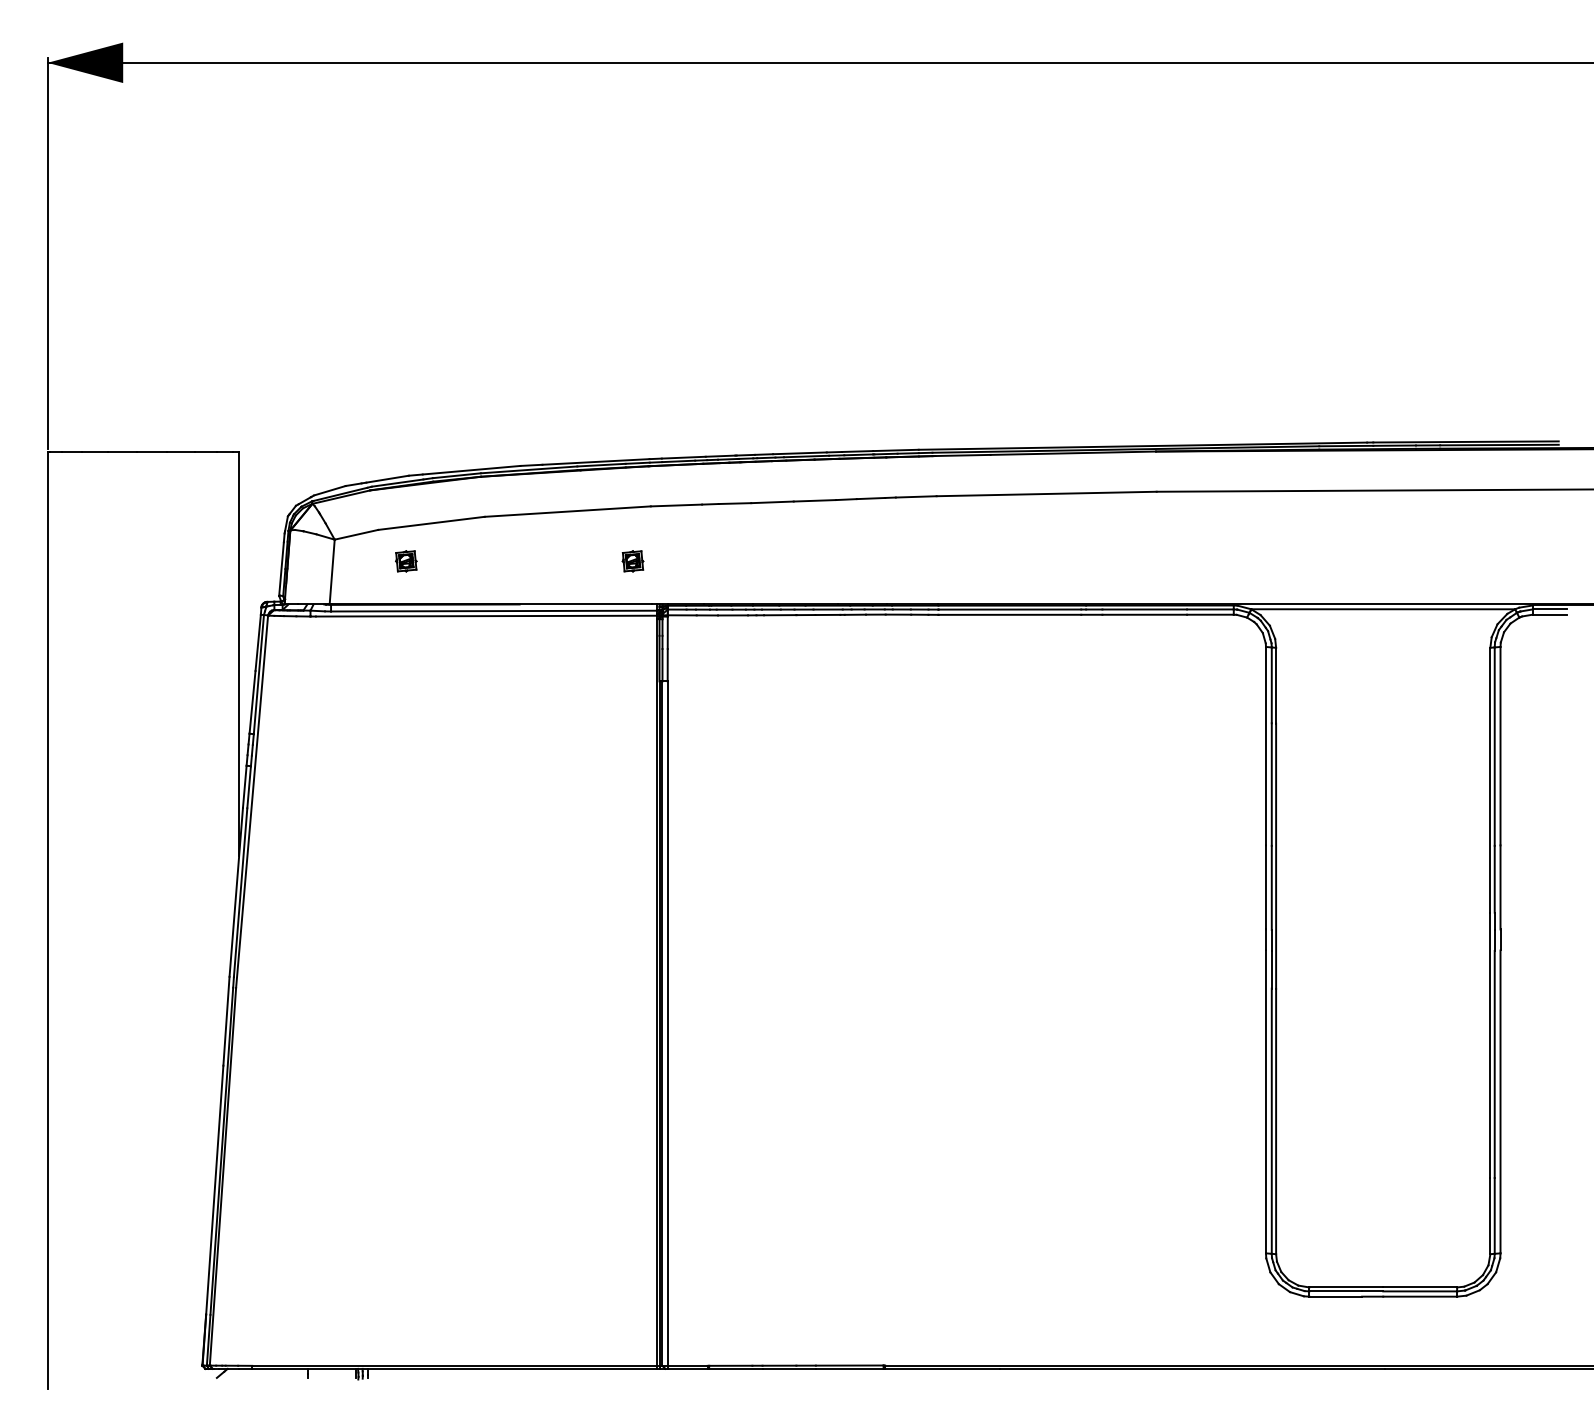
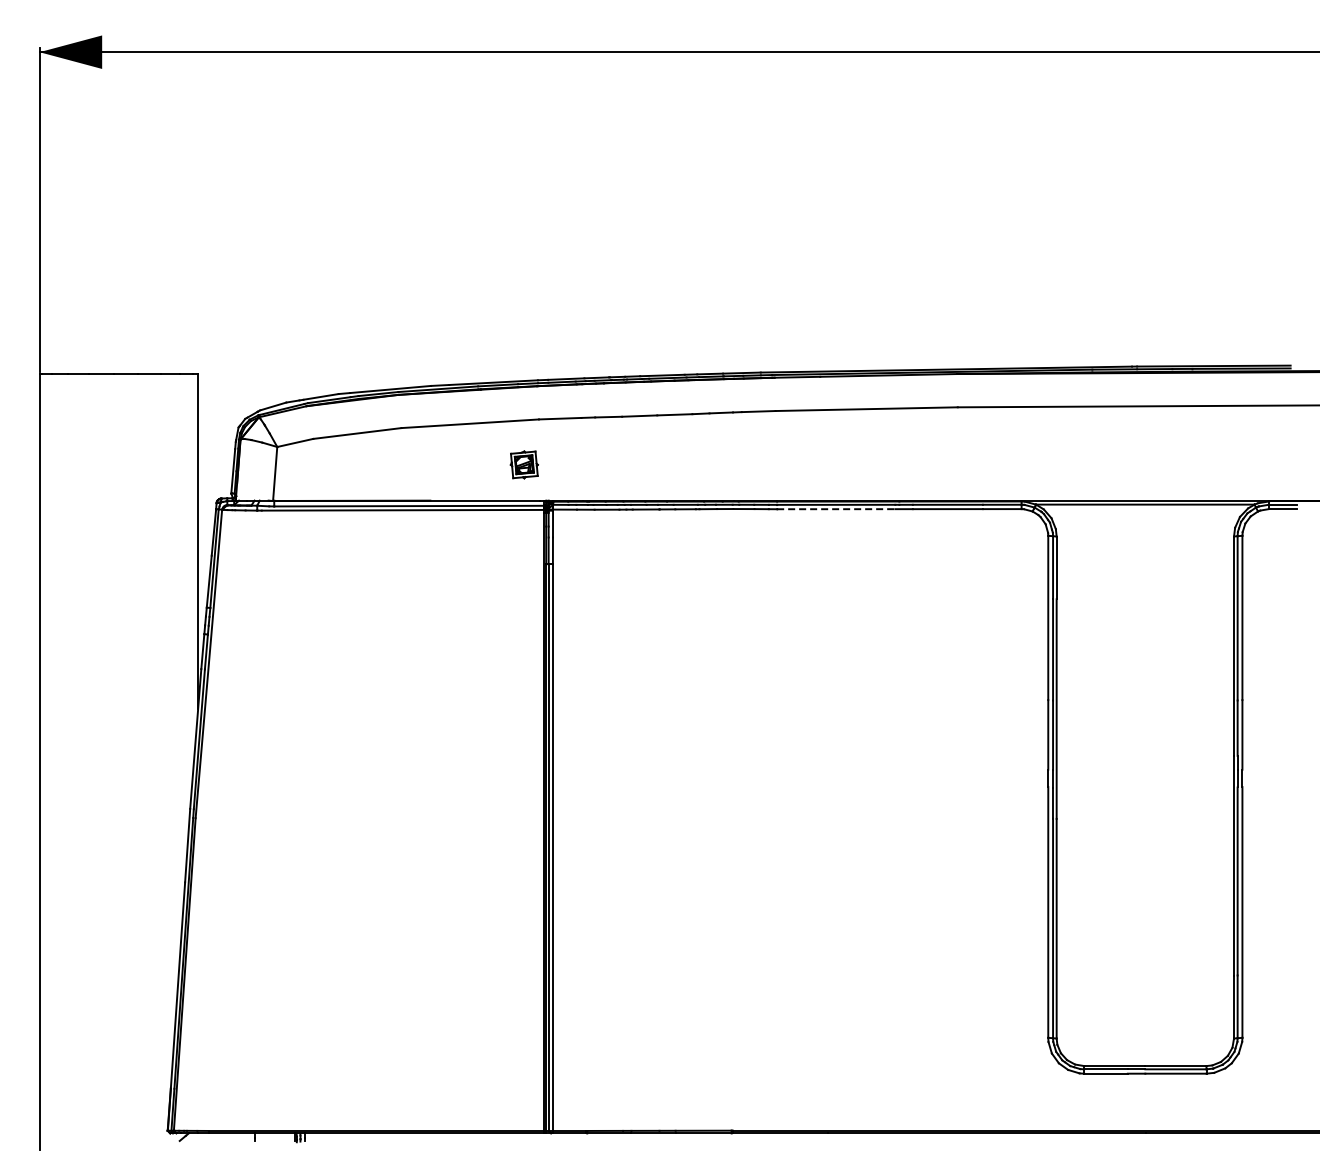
part: (406, 560) -> (336, 464), removed
part: (632, 560) -> (523, 464), size x1.6
line: (1010, 615) -> (836, 509), solid -> dashed

